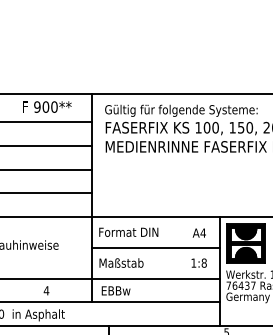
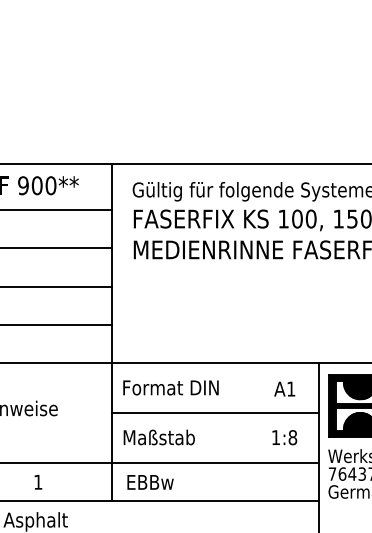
text: (202, 232) -> (290, 388), A4 -> A1
text: (46, 290) -> (38, 481), 4 -> 1

